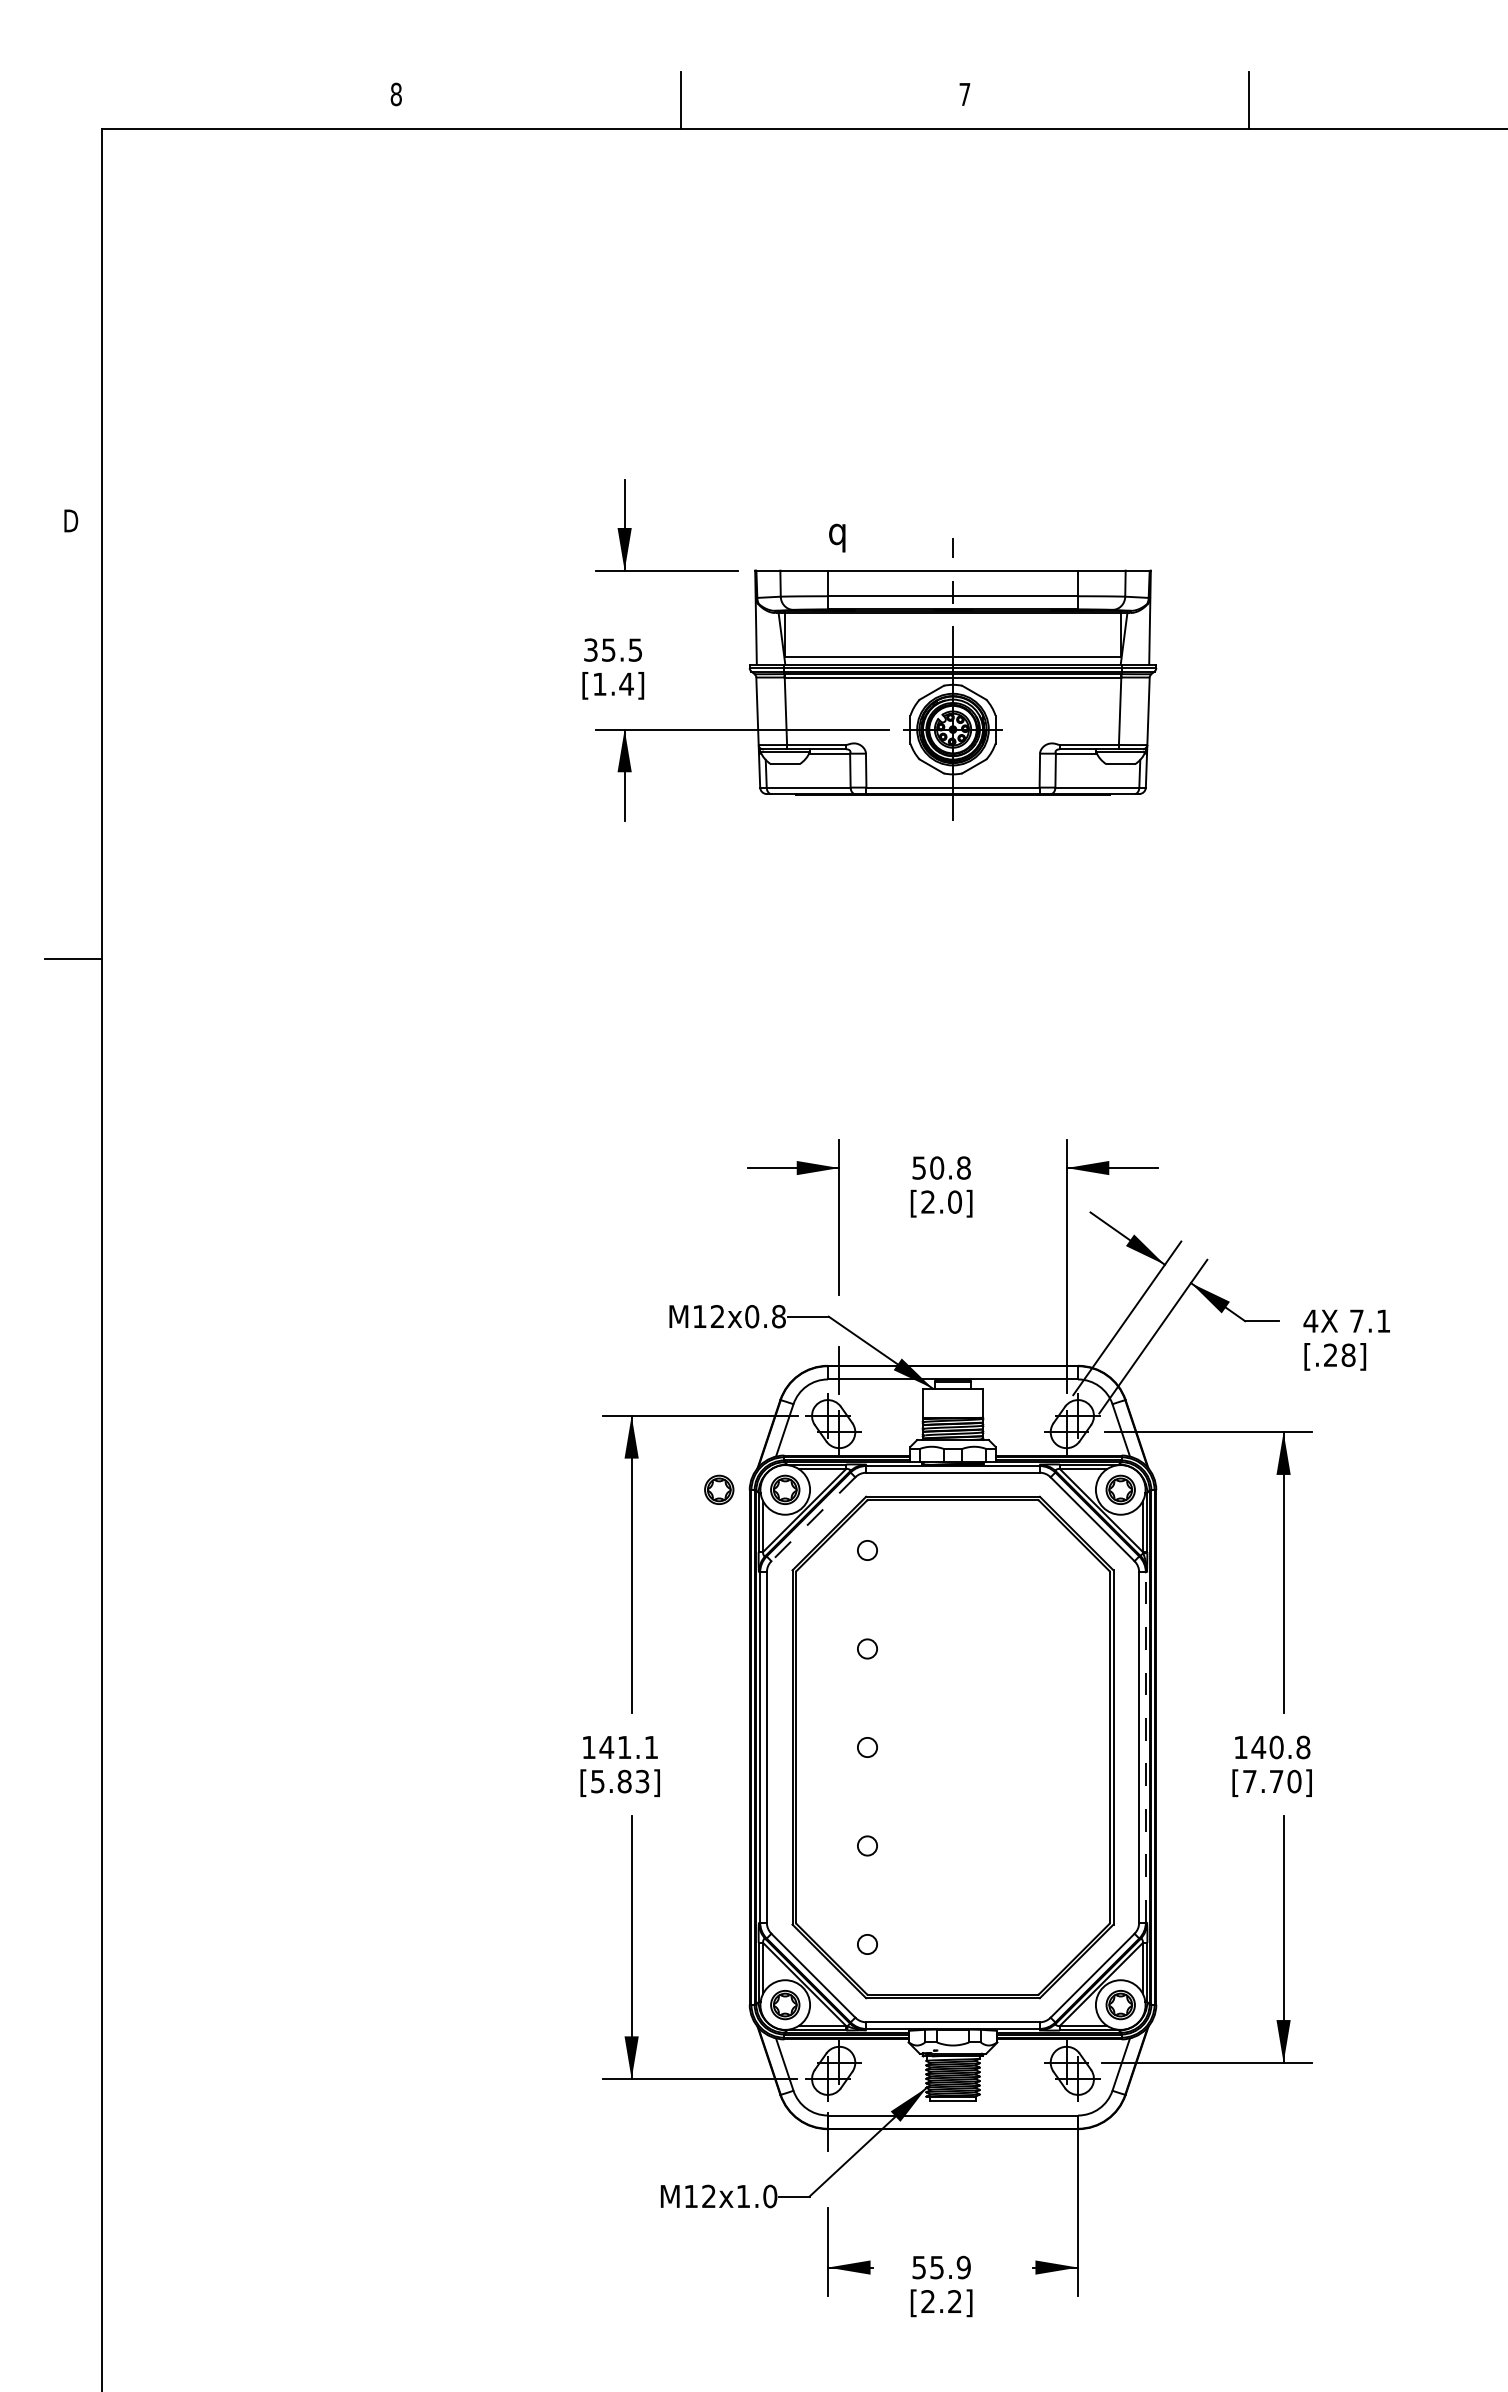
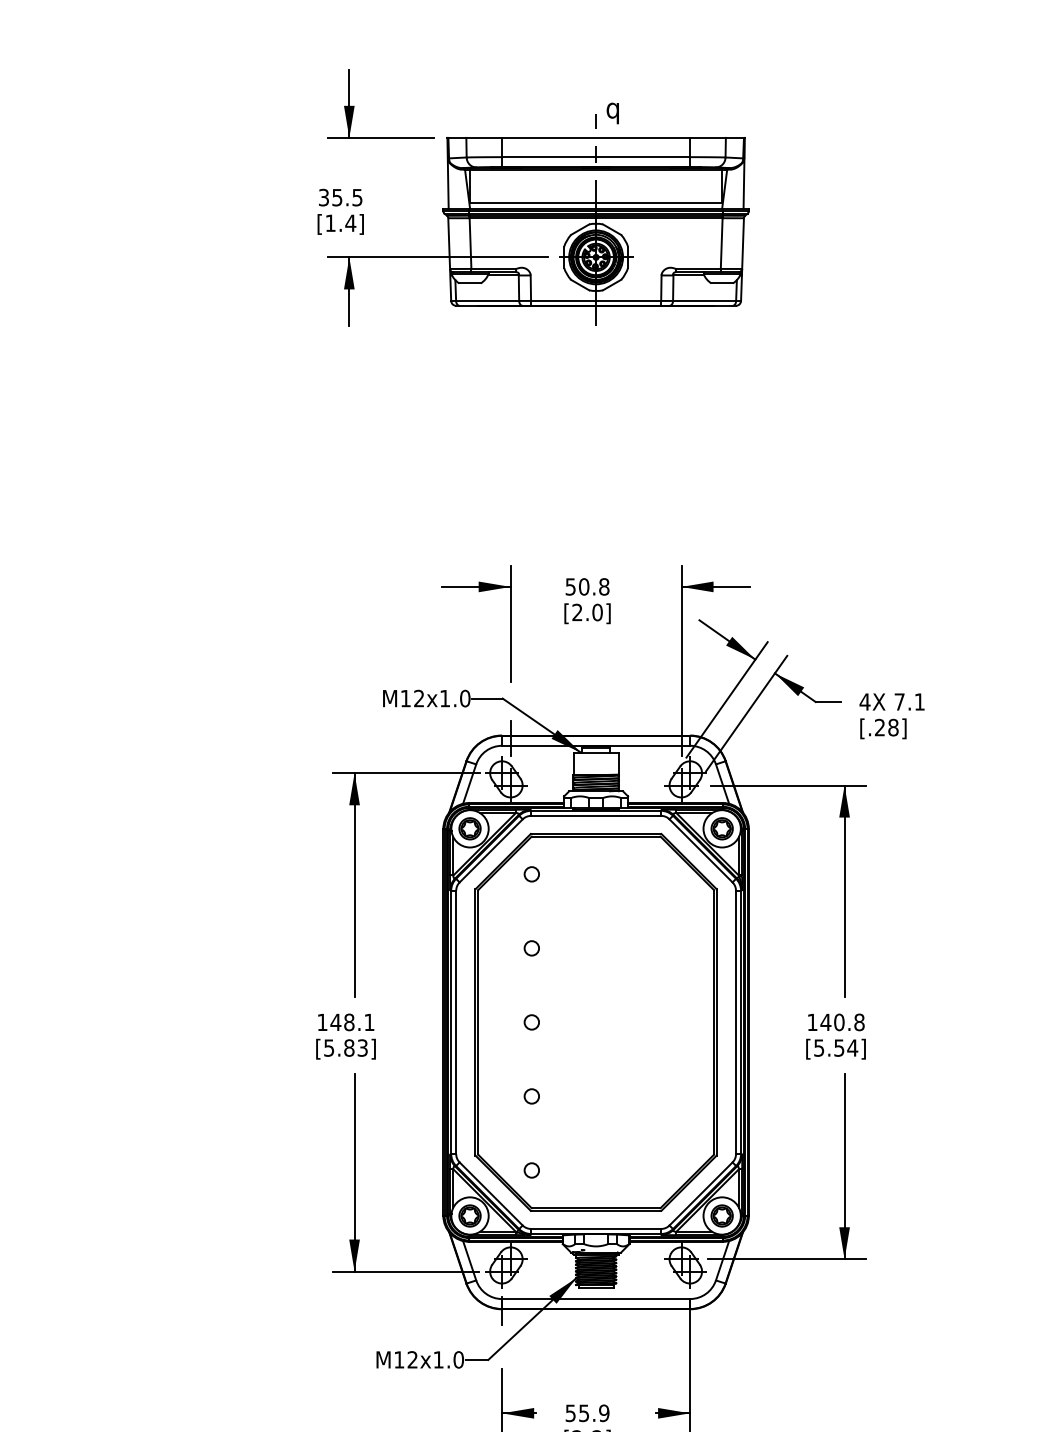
text: (837, 537) -> (613, 112), moved
text: (765, 1316) -> (455, 698), M12x0.8 -> M12x1.0
part: (719, 1489) -> (420, 828), removed
line: (813, 1519) -> (491, 851), dashed -> solid
line: (1145, 1746) -> (740, 1021), dashed -> solid
text: (624, 1747) -> (349, 1022), 141.1 -> 148.1
text: (1272, 1781) -> (836, 1047), [7.70] -> [5.54]

